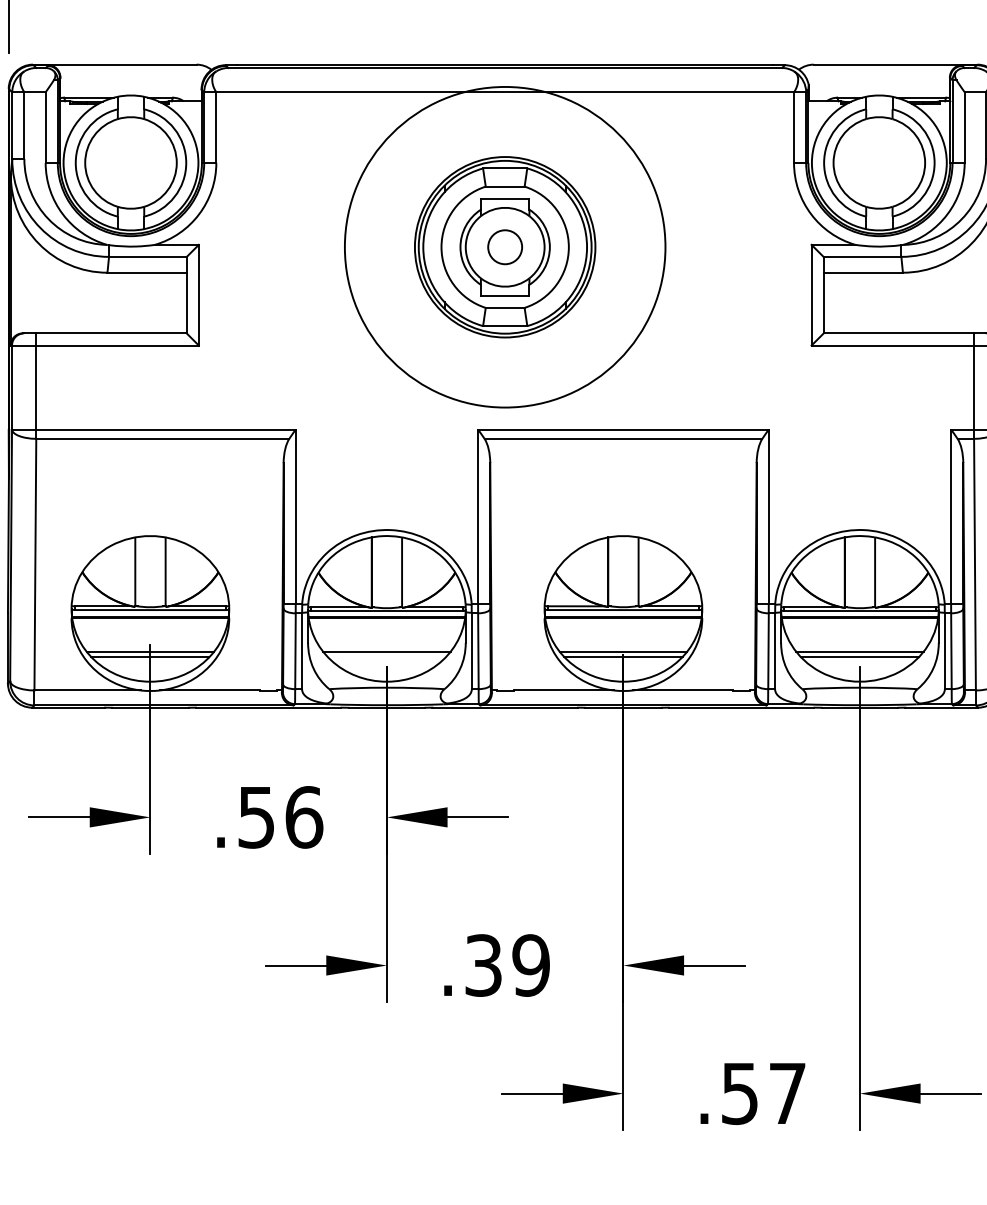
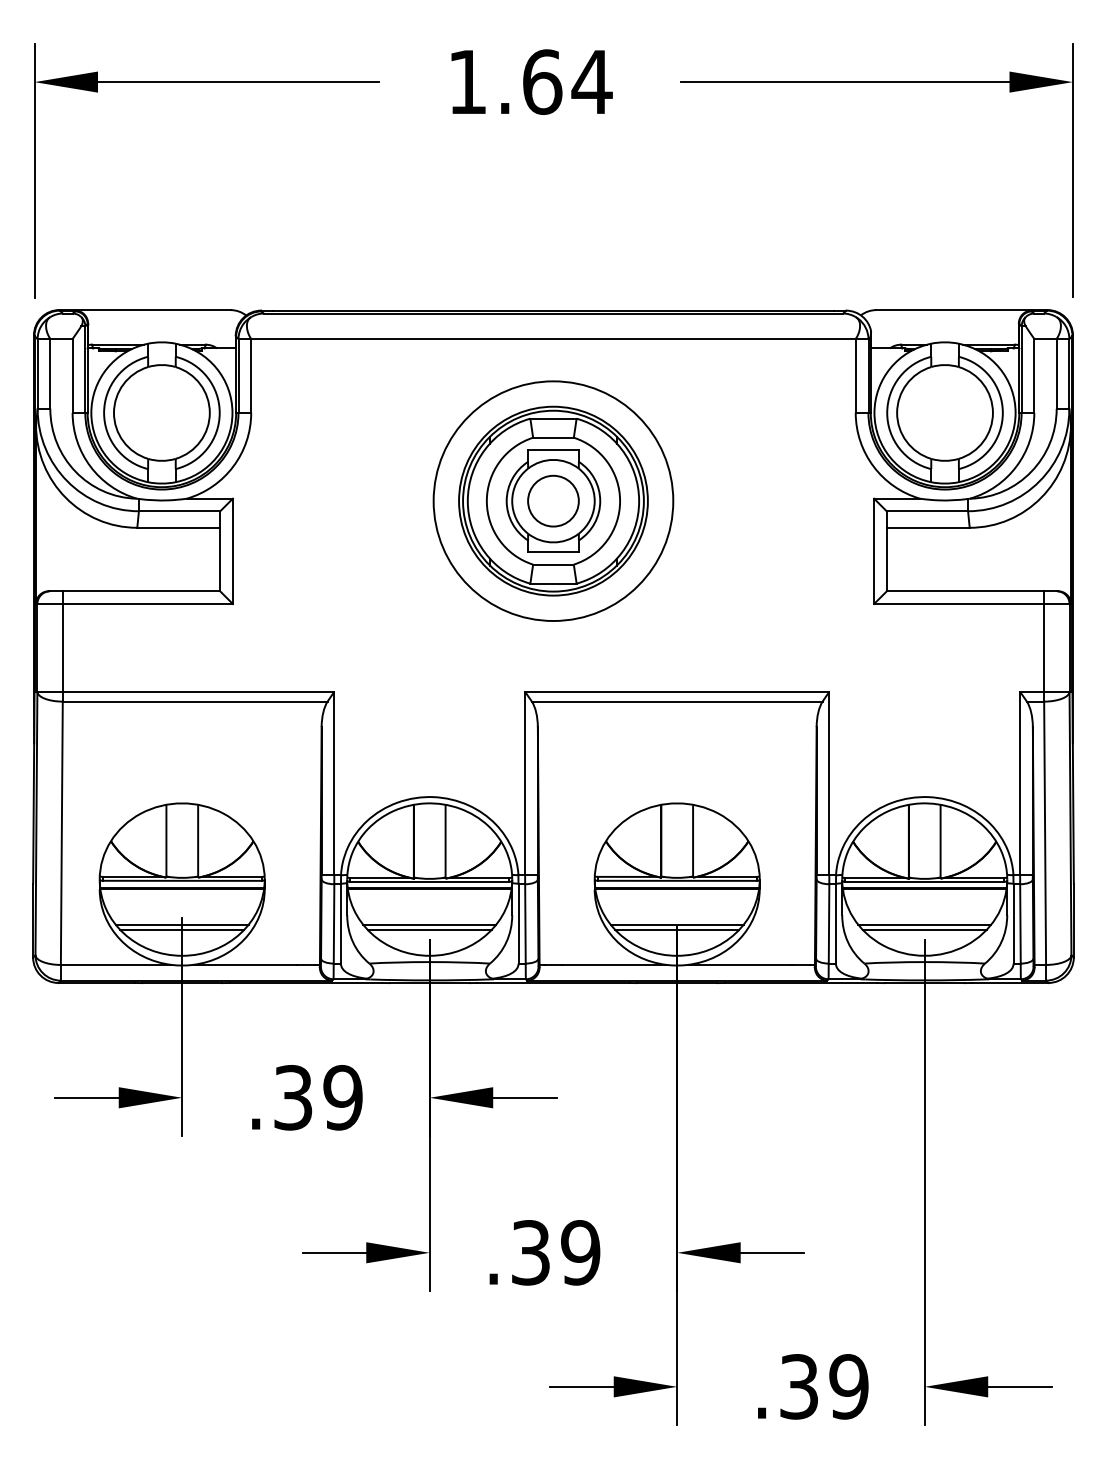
circle: (505, 246) -> (553, 500), size x0.71
circle: (505, 246) -> (553, 500), size x1.43
line: (386, 657) -> (429, 930), added
text: (281, 817) -> (319, 1097), .56 -> .39
text: (764, 1093) -> (824, 1386), .57 -> .39

